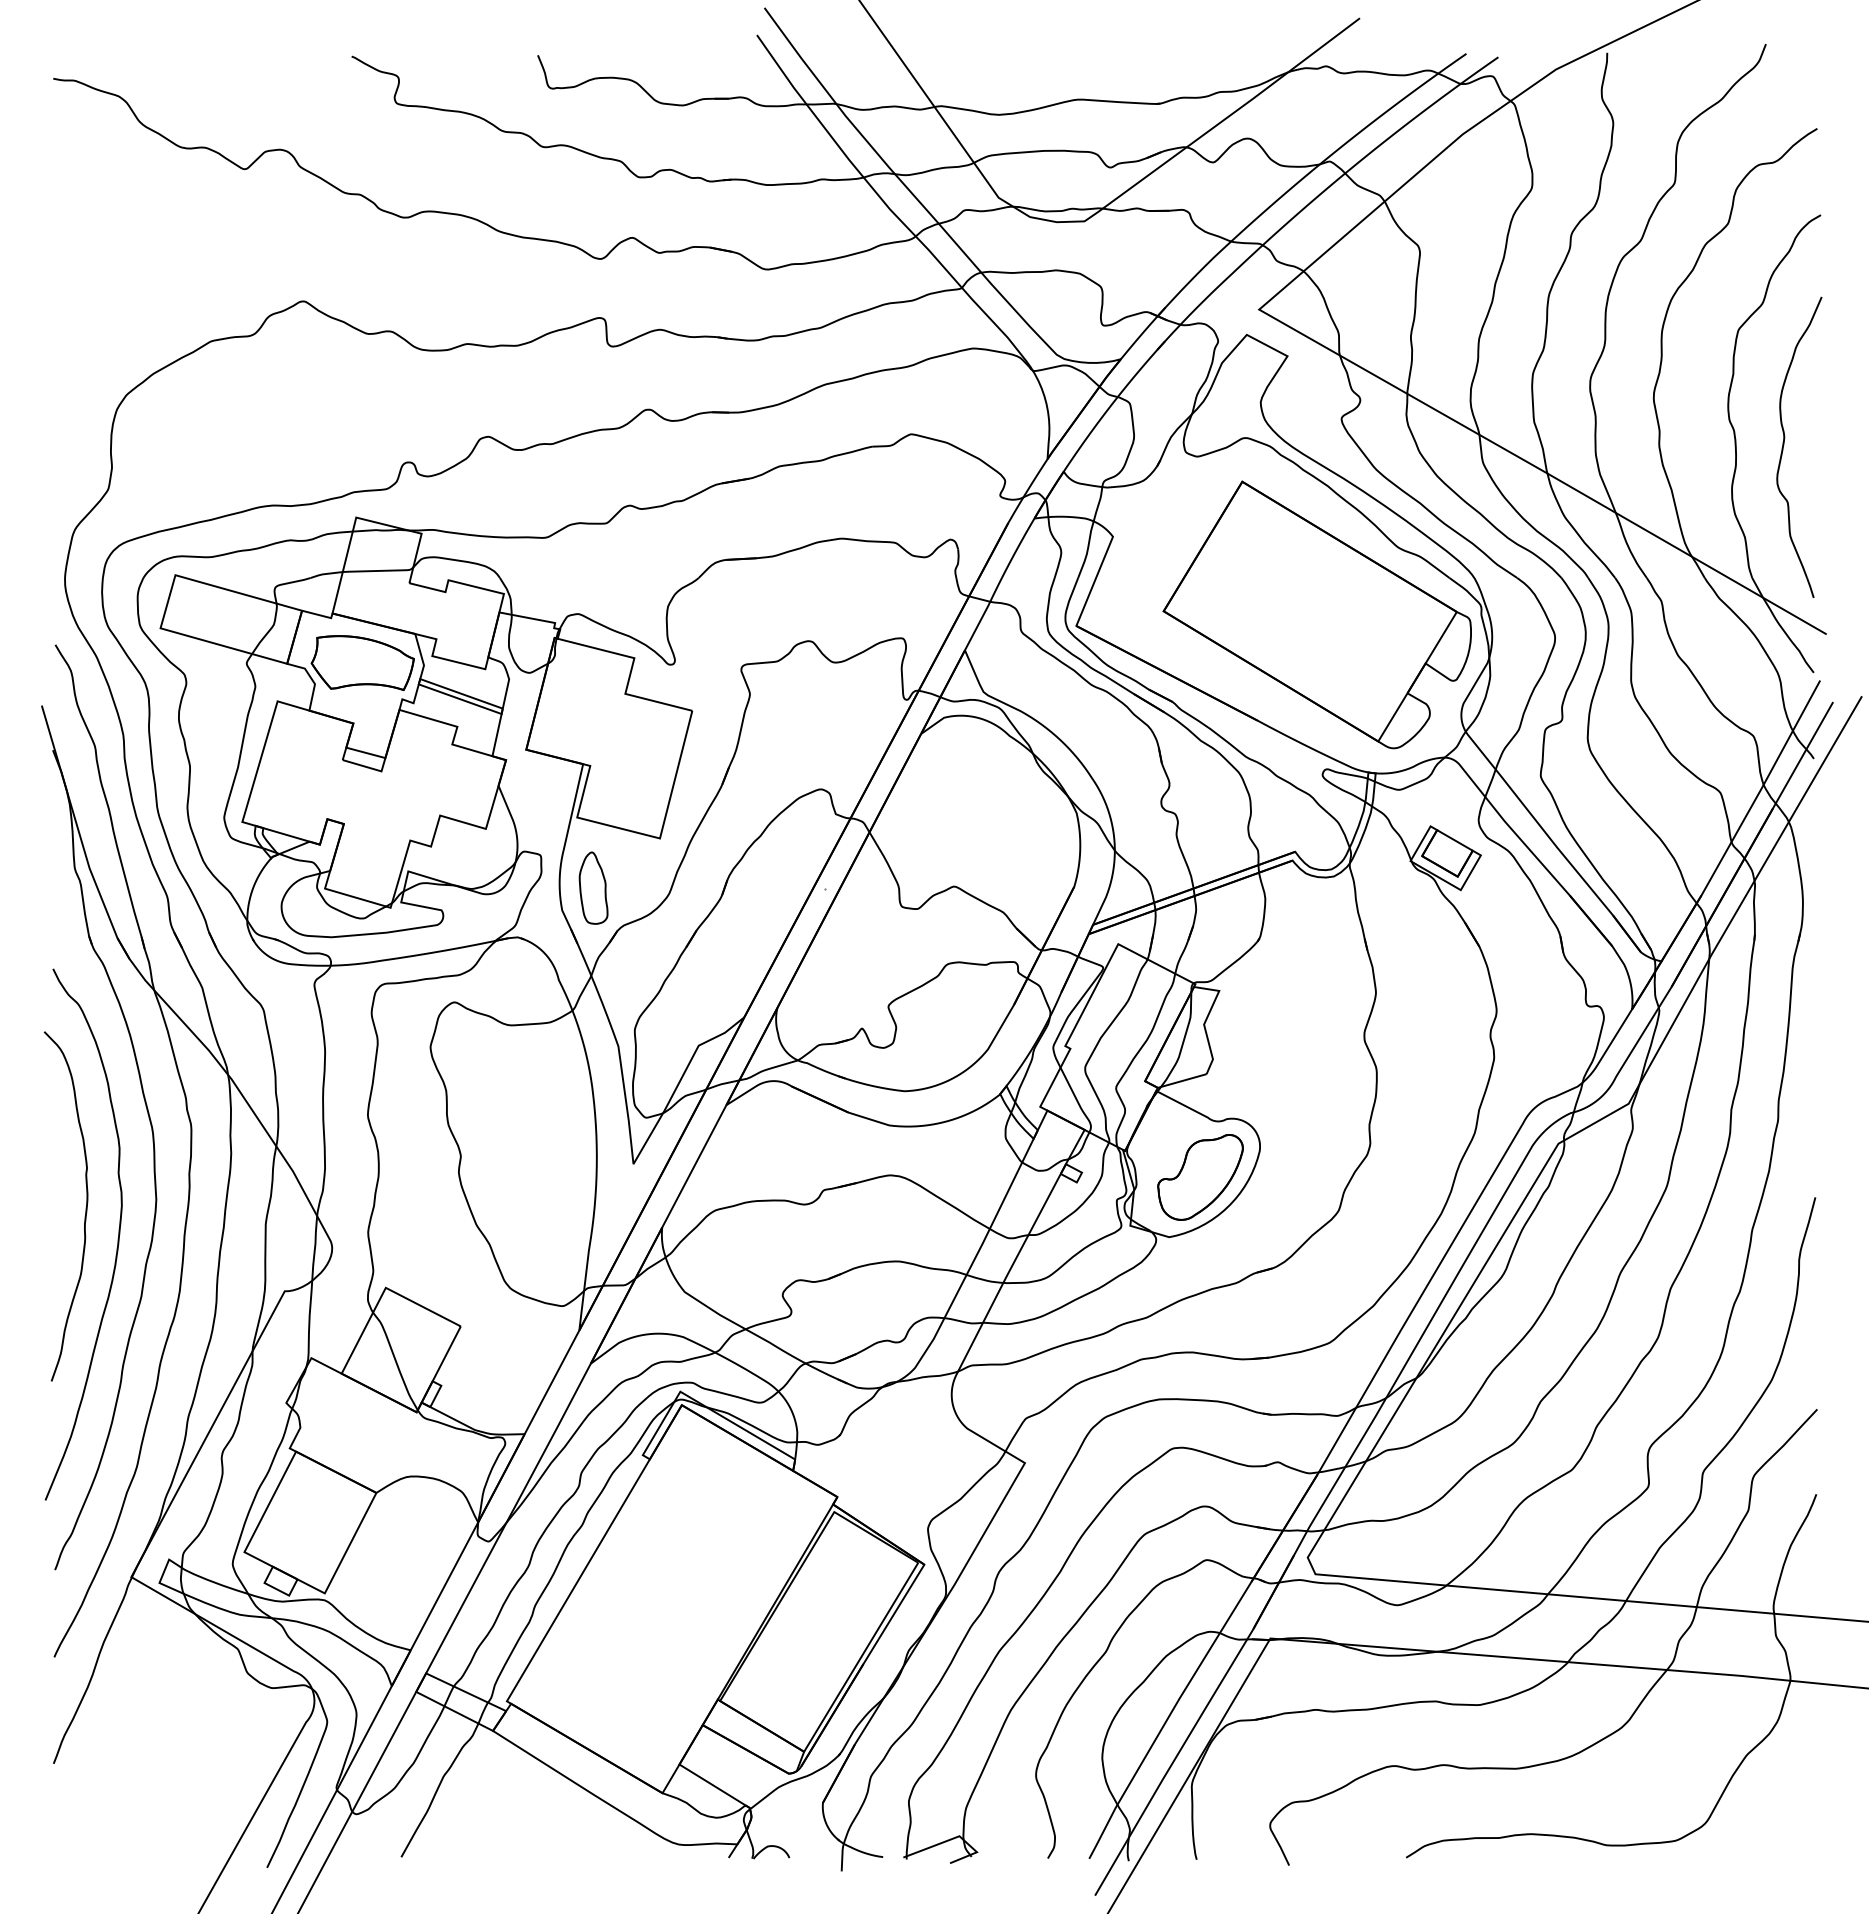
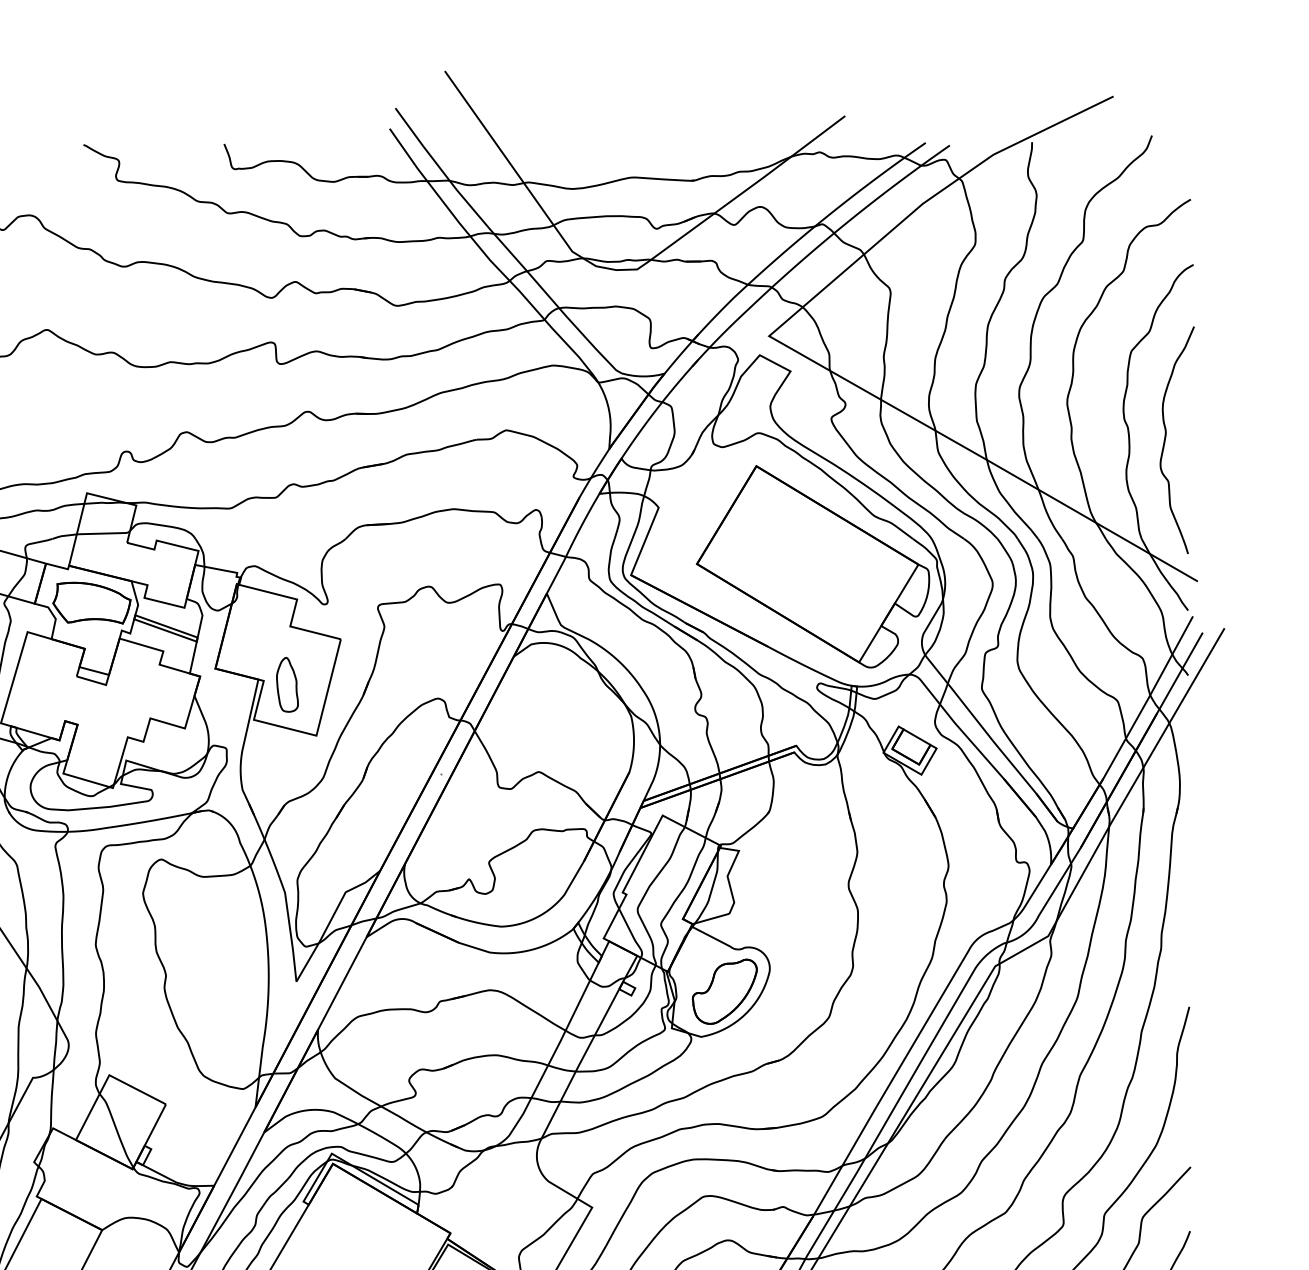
part: (593, 887) -> (287, 684), moved

